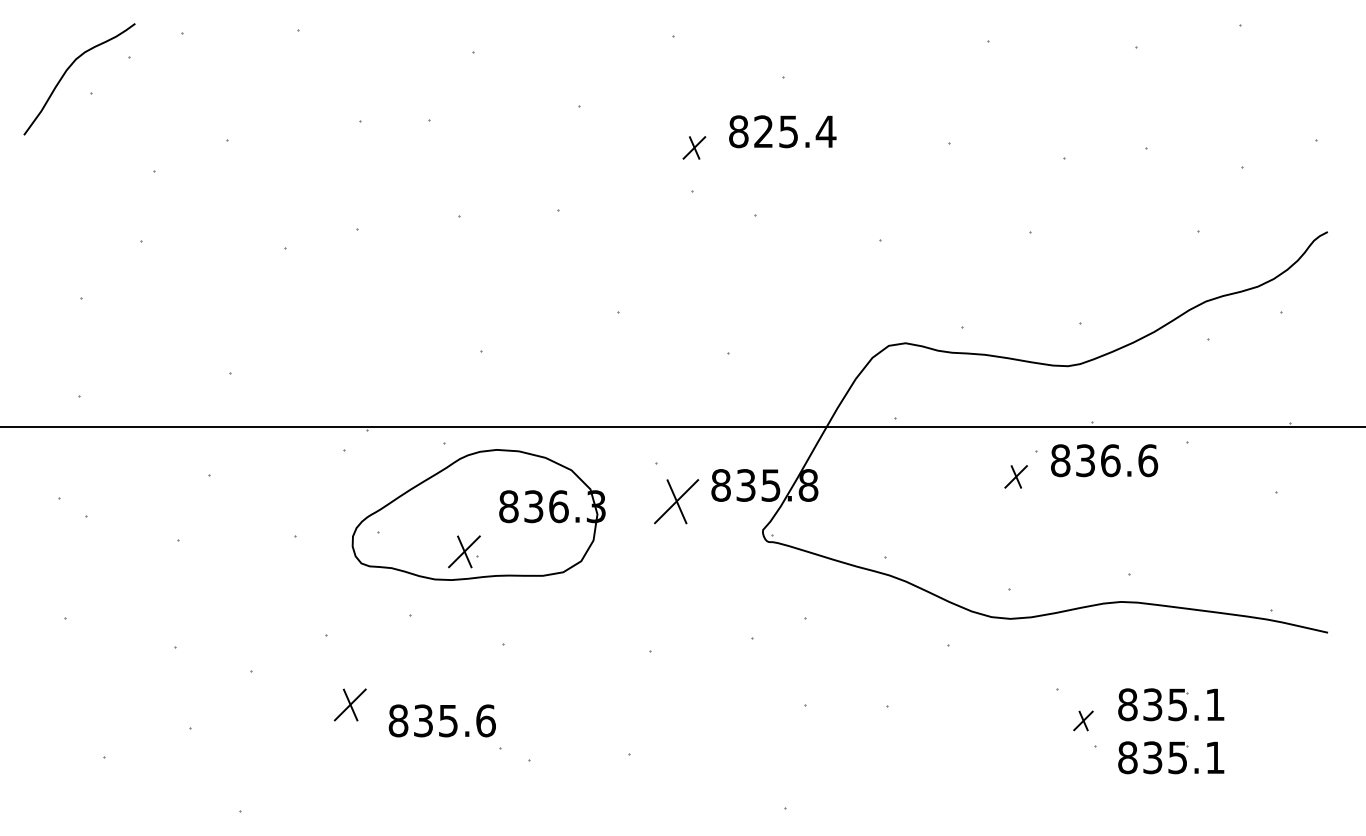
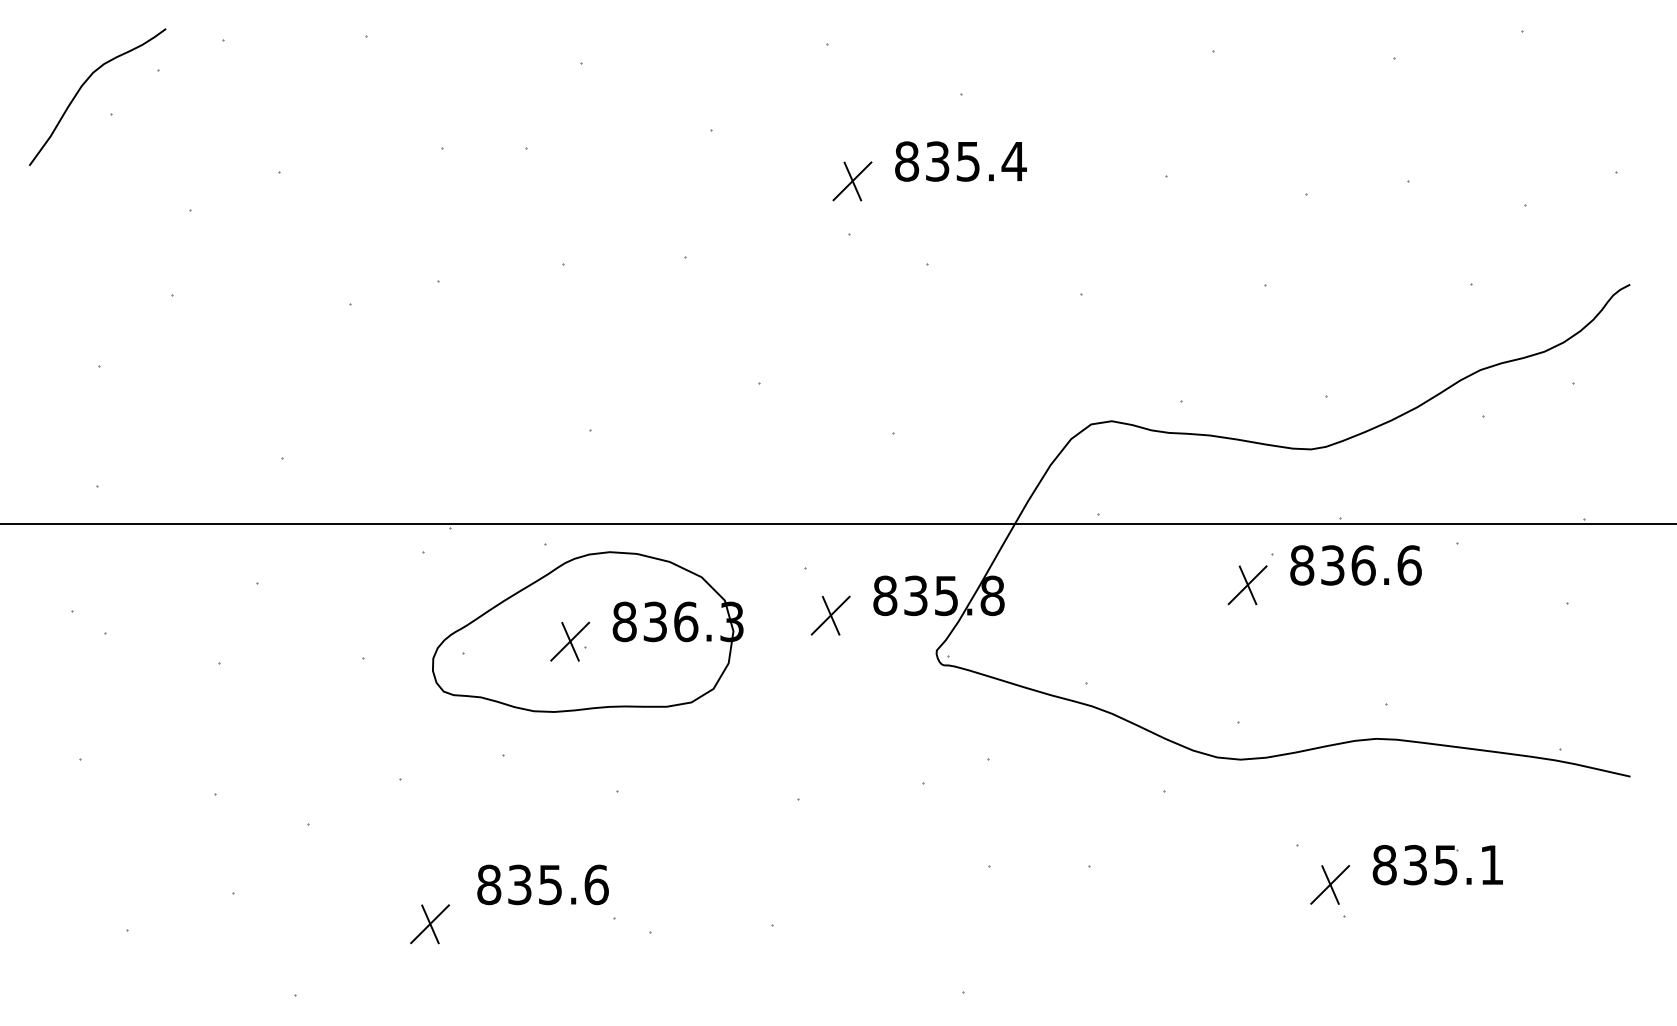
text: (763, 131) -> (937, 161), 825.4 -> 835.4
part: (694, 147) -> (852, 180), size x1.43
part: (1015, 476) -> (1246, 584), size x1.43
part: (676, 501) -> (830, 615), size x0.71
part: (464, 551) -> (570, 641), moved
part: (349, 704) -> (429, 923), moved
part: (1083, 720) -> (1330, 884), size x1.67
part: (1171, 757) -> (1438, 929), removed

